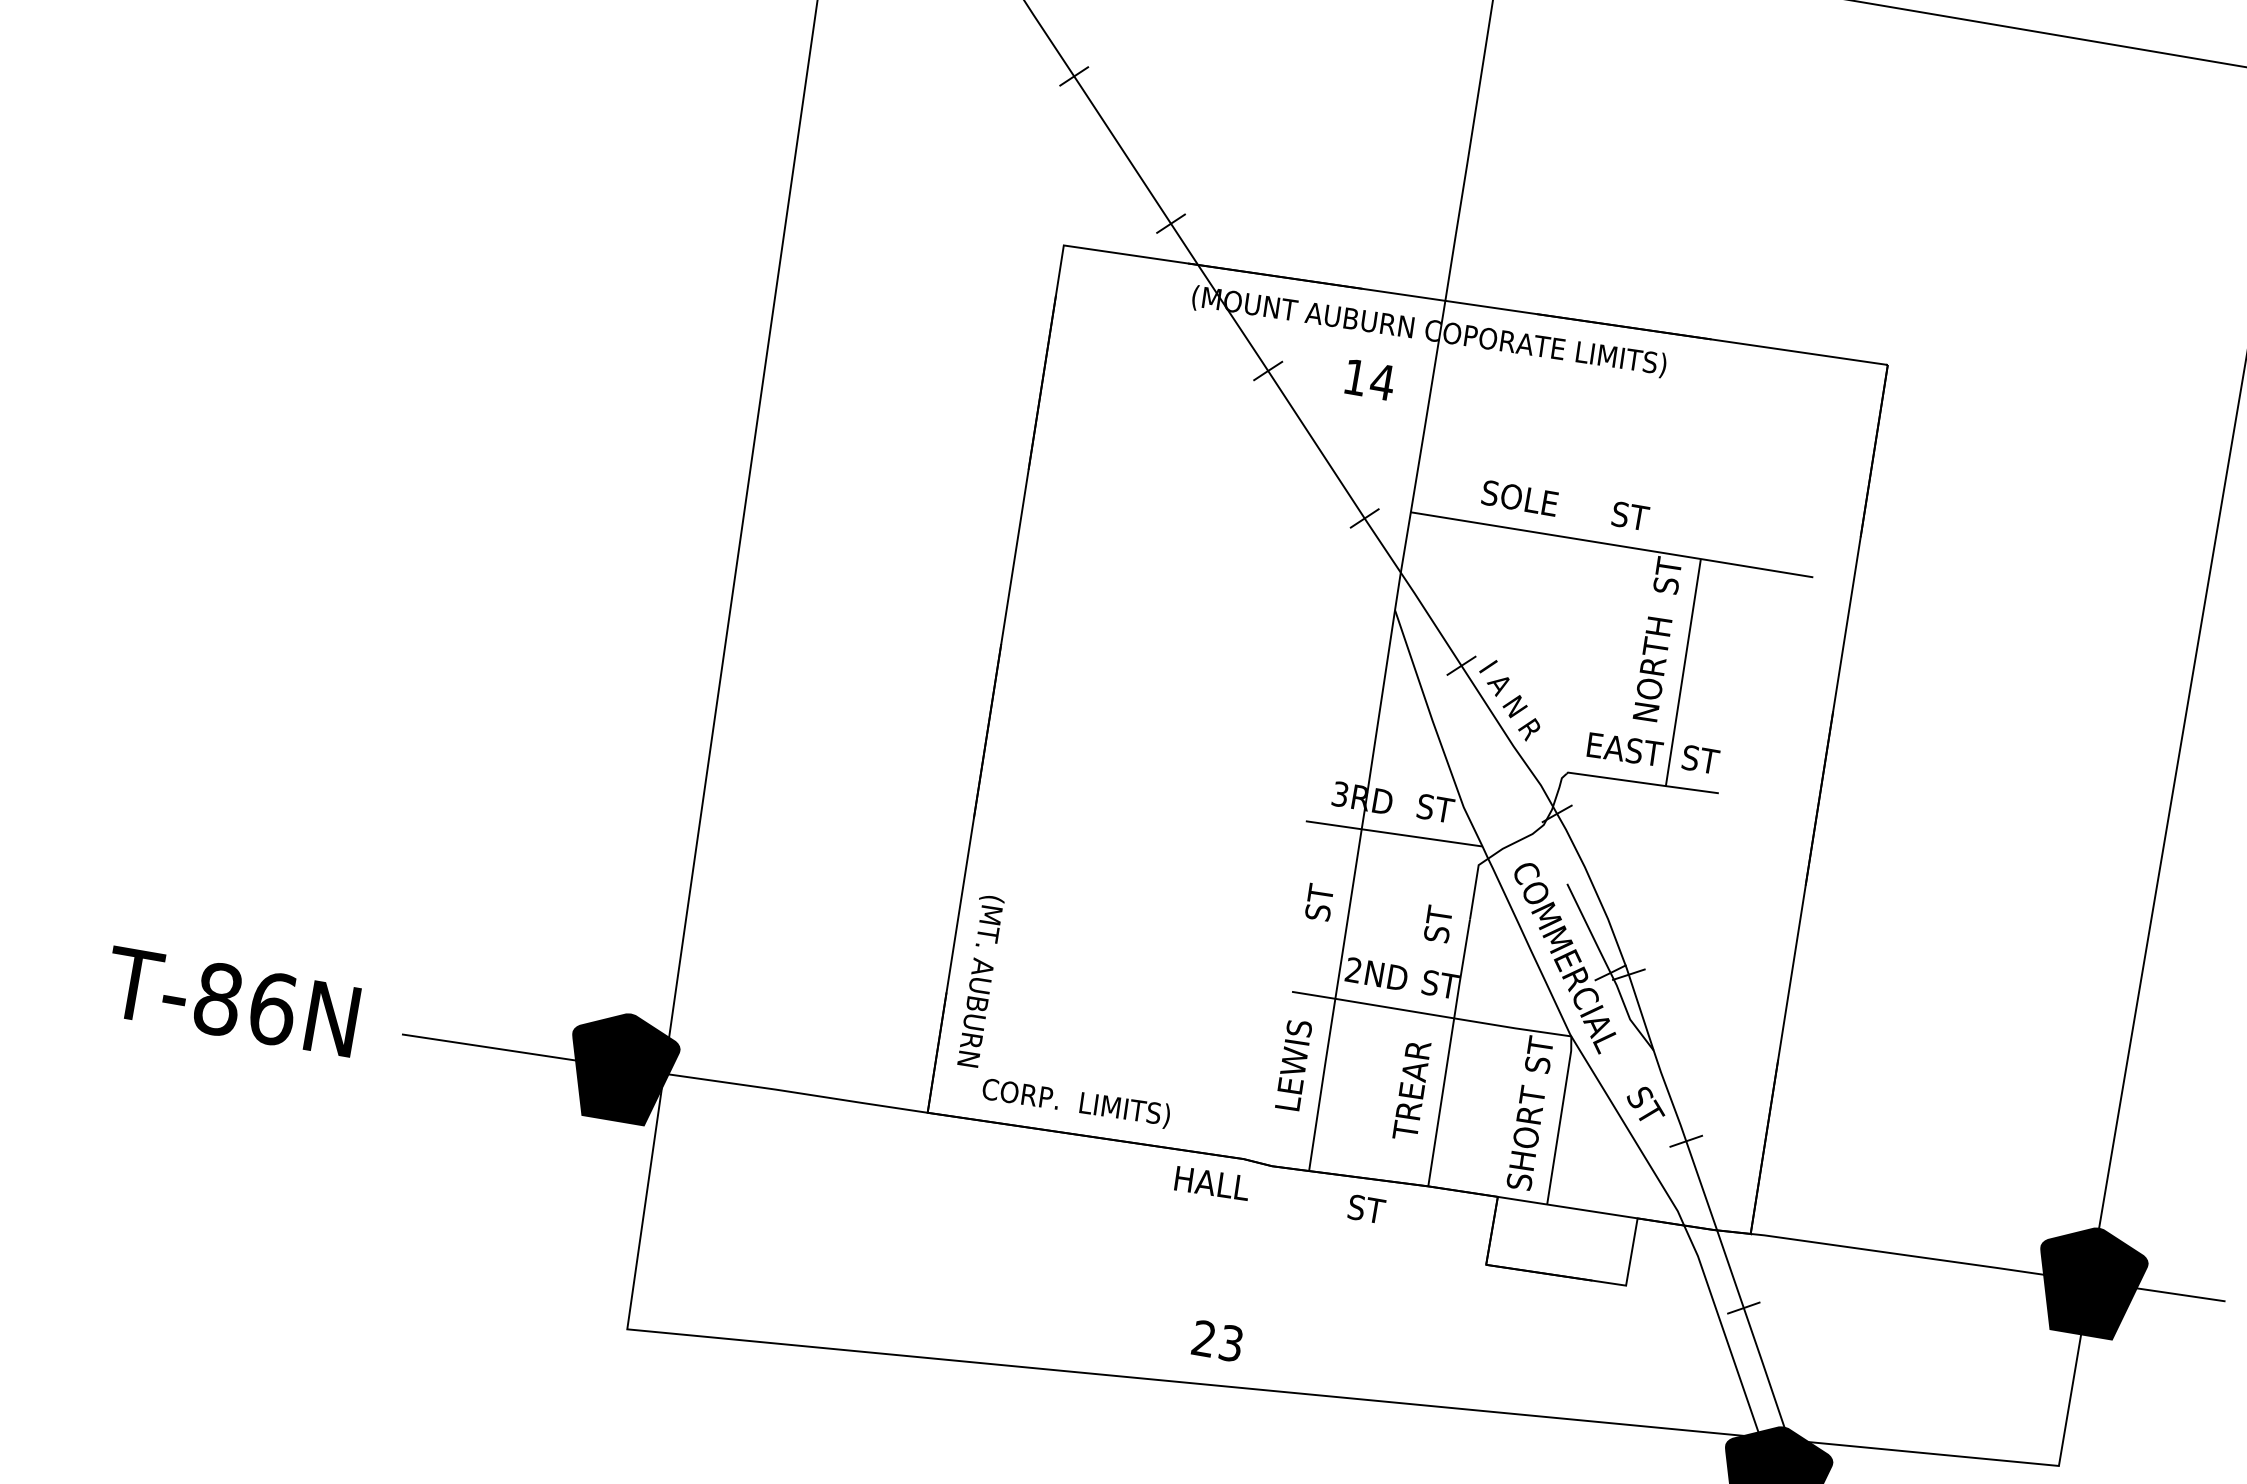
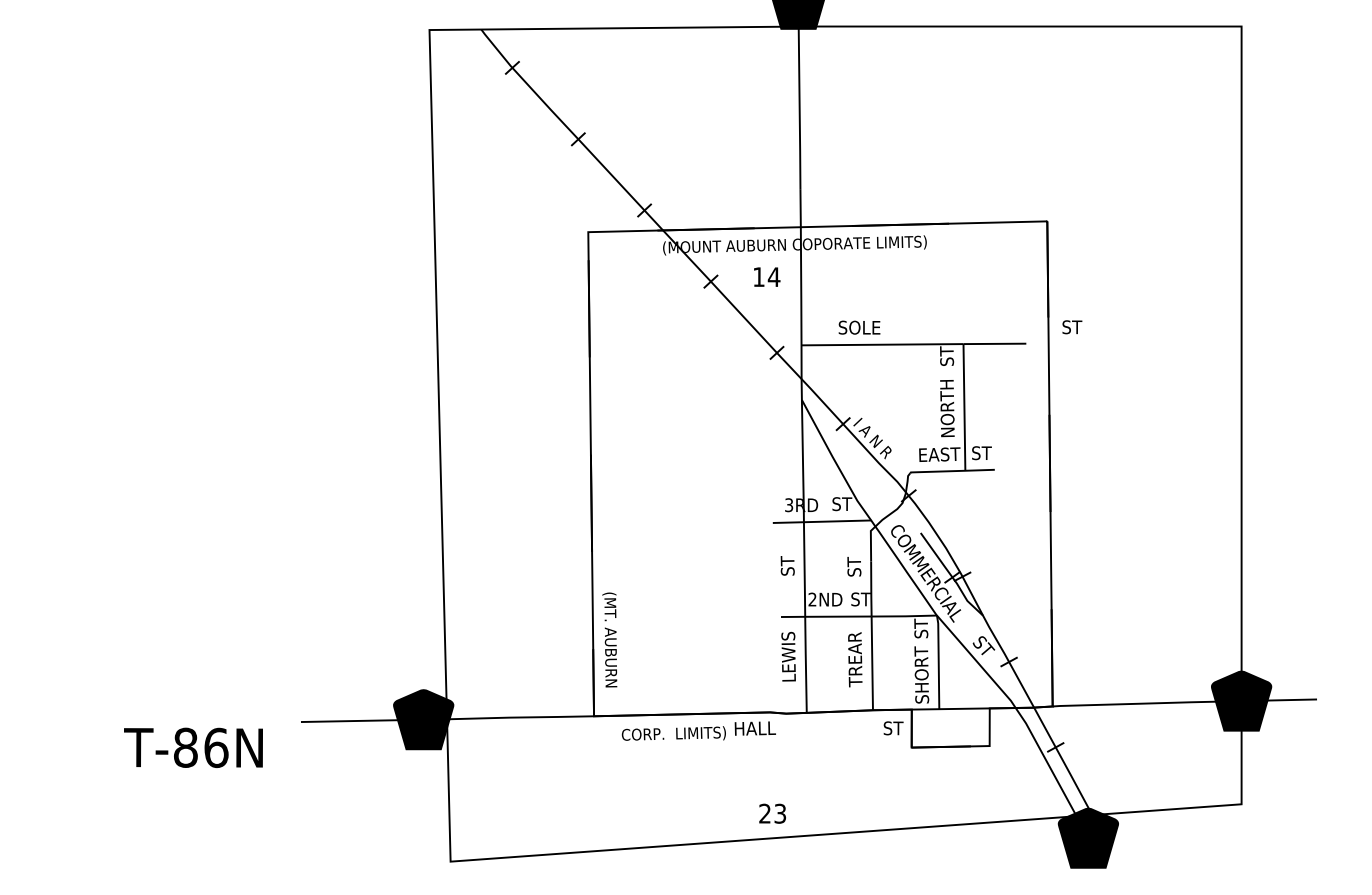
text: (1630, 516) -> (1072, 327), moved
text: (232, 1001) -> (193, 747), moved
text: (1075, 1101) -> (673, 733), moved
text: (1366, 1209) -> (893, 728), moved

